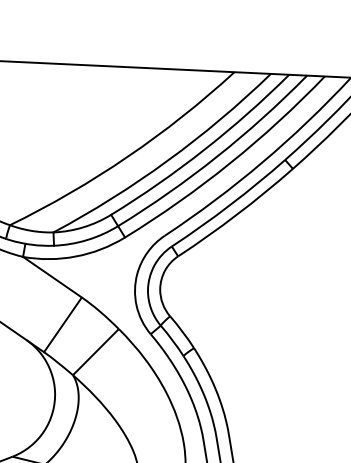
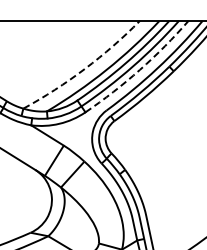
arc: (127, 155) -> (84, 68), solid -> dashed
arc: (229, 162) -> (139, 69), solid -> dashed

